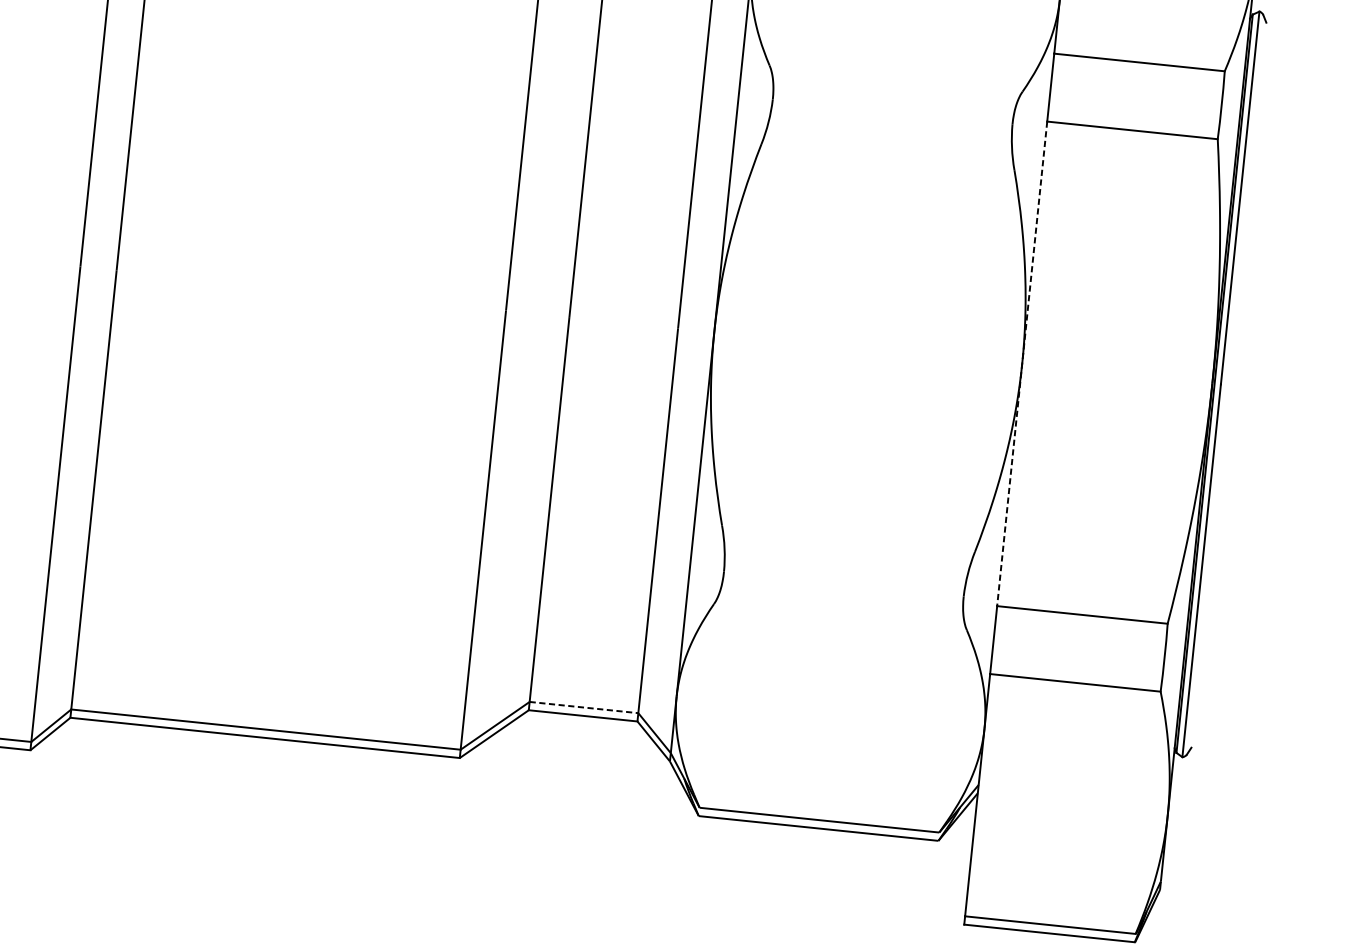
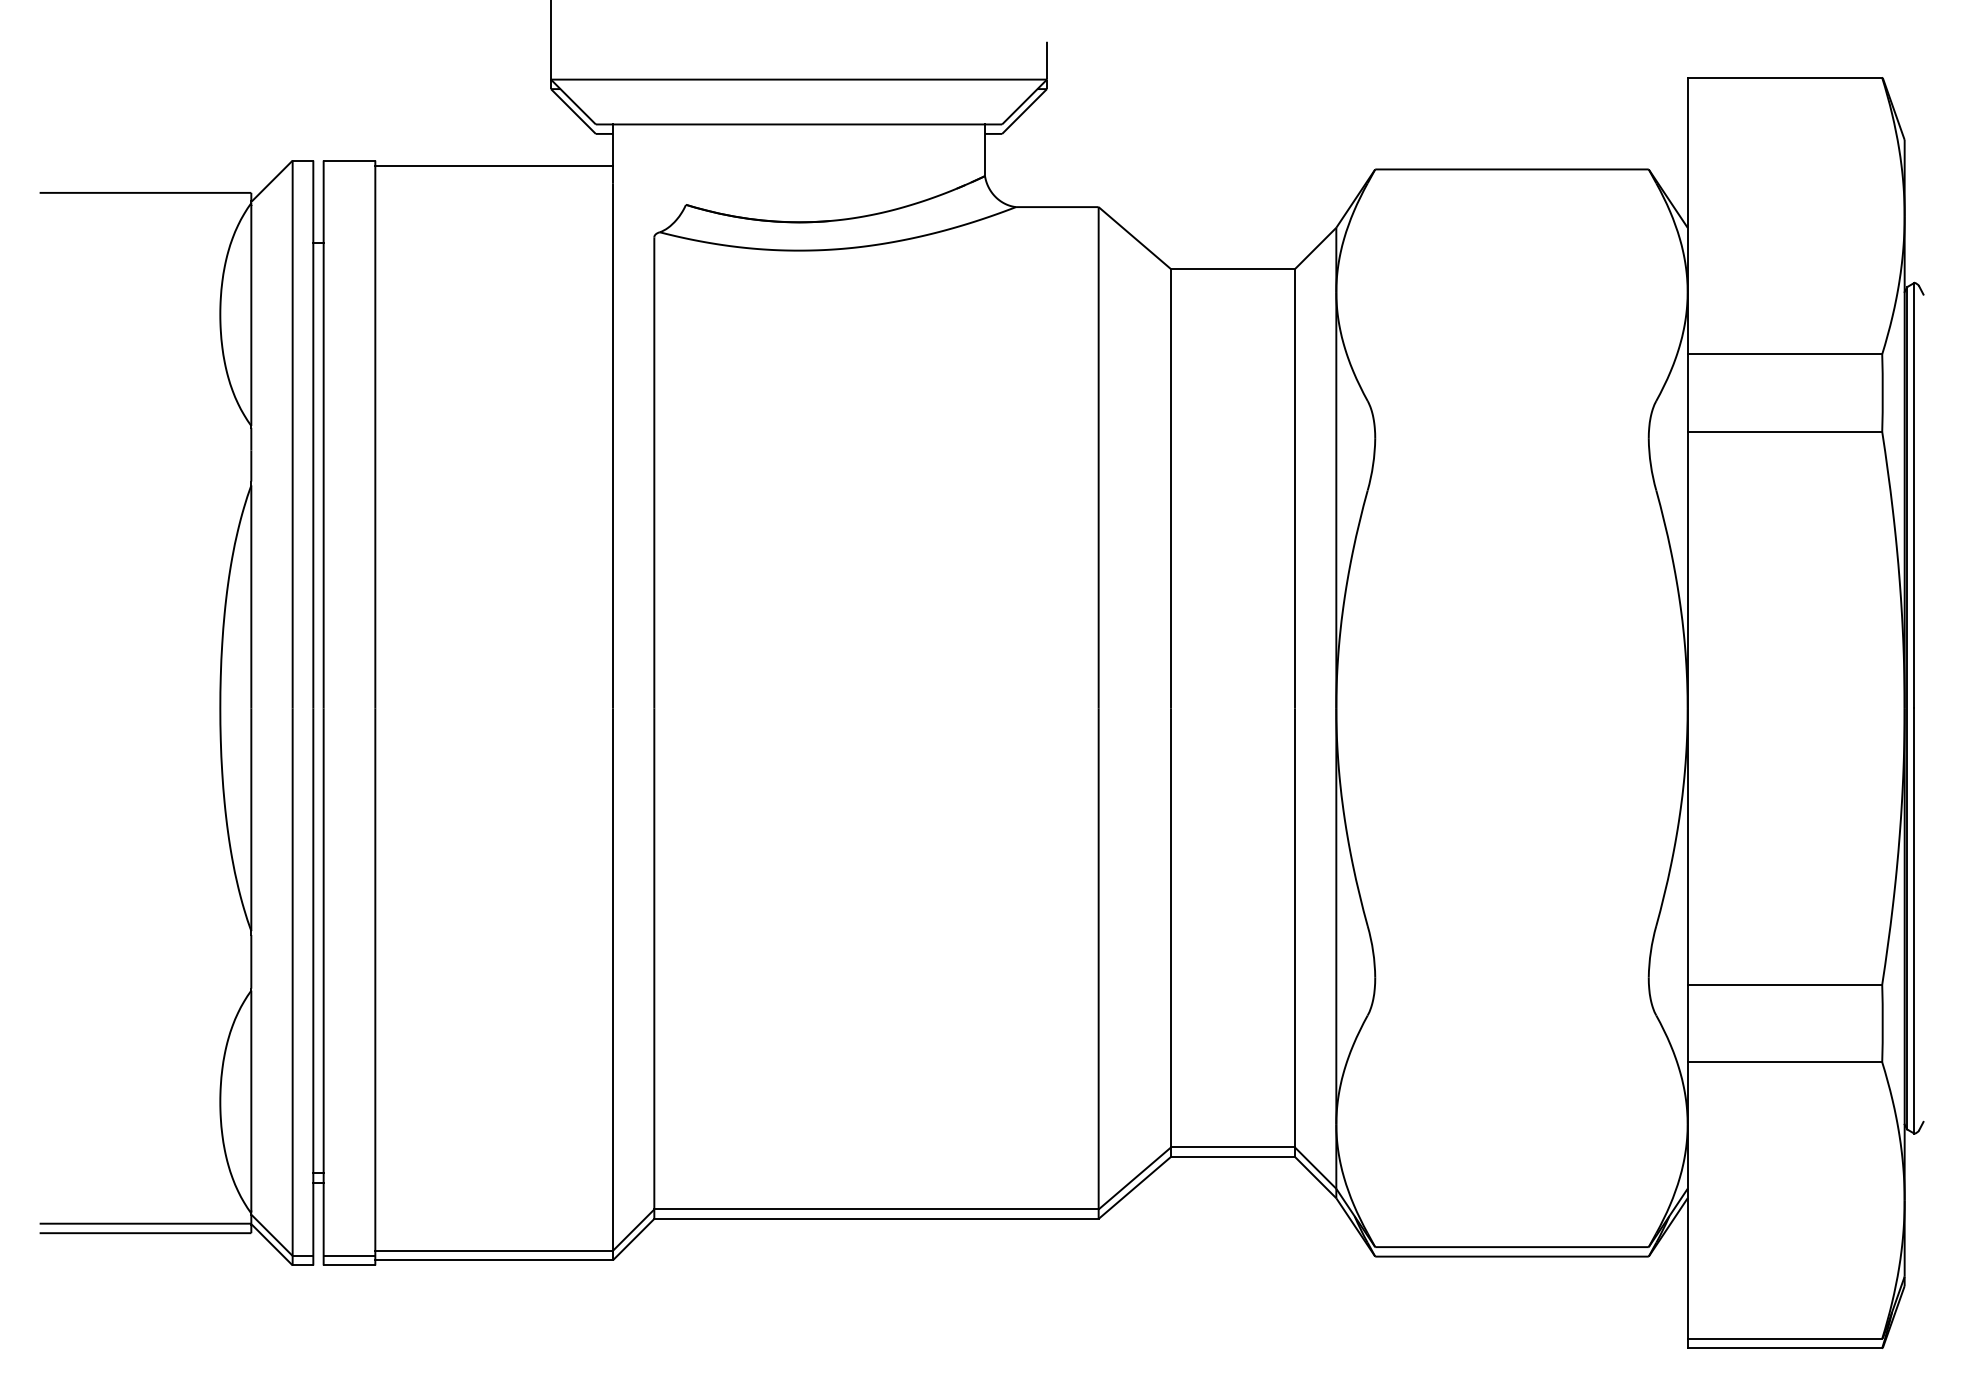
line: (1022, 364) -> (1687, 708), dashed -> solid
line: (583, 707) -> (1232, 1147), dashed -> solid

